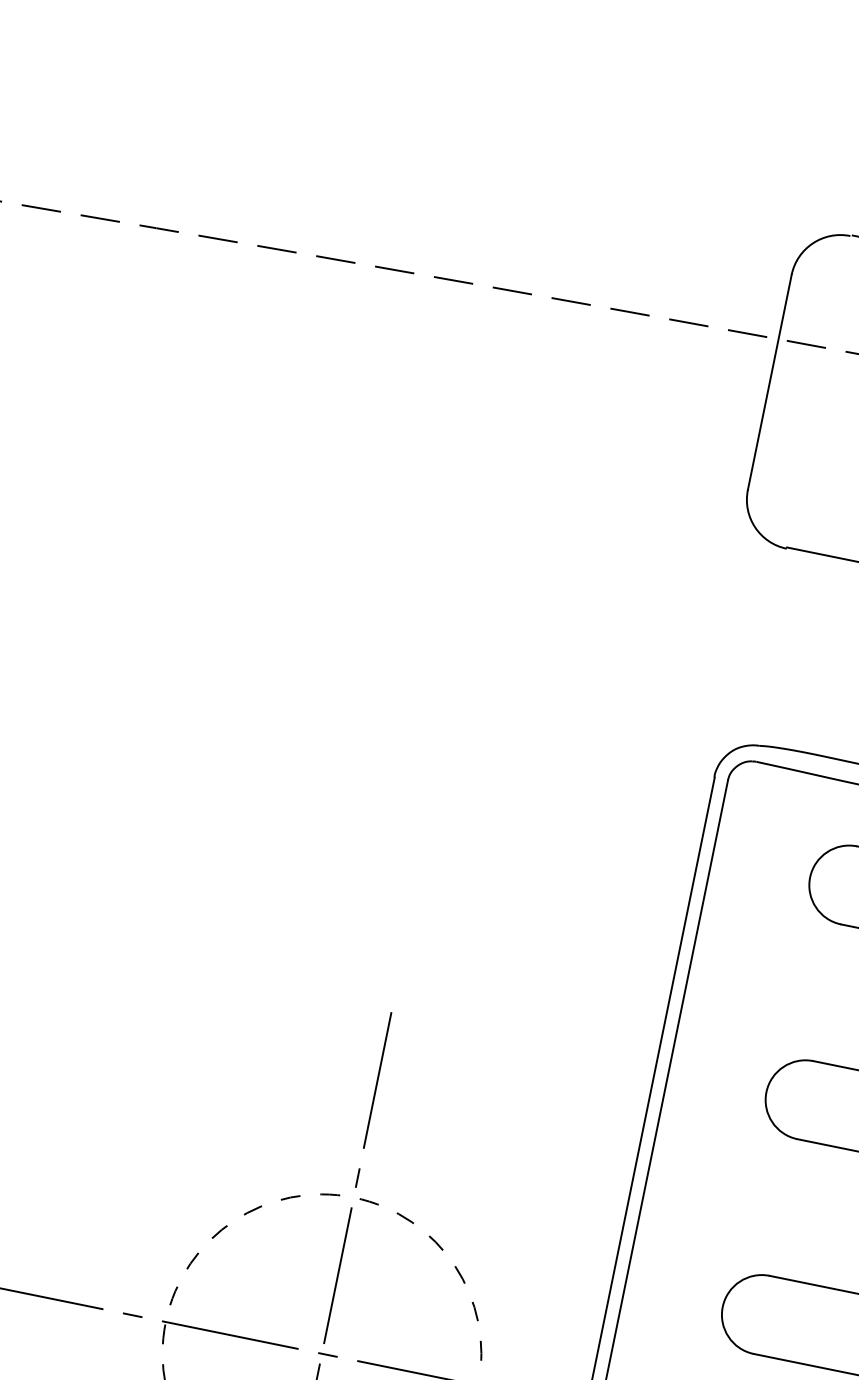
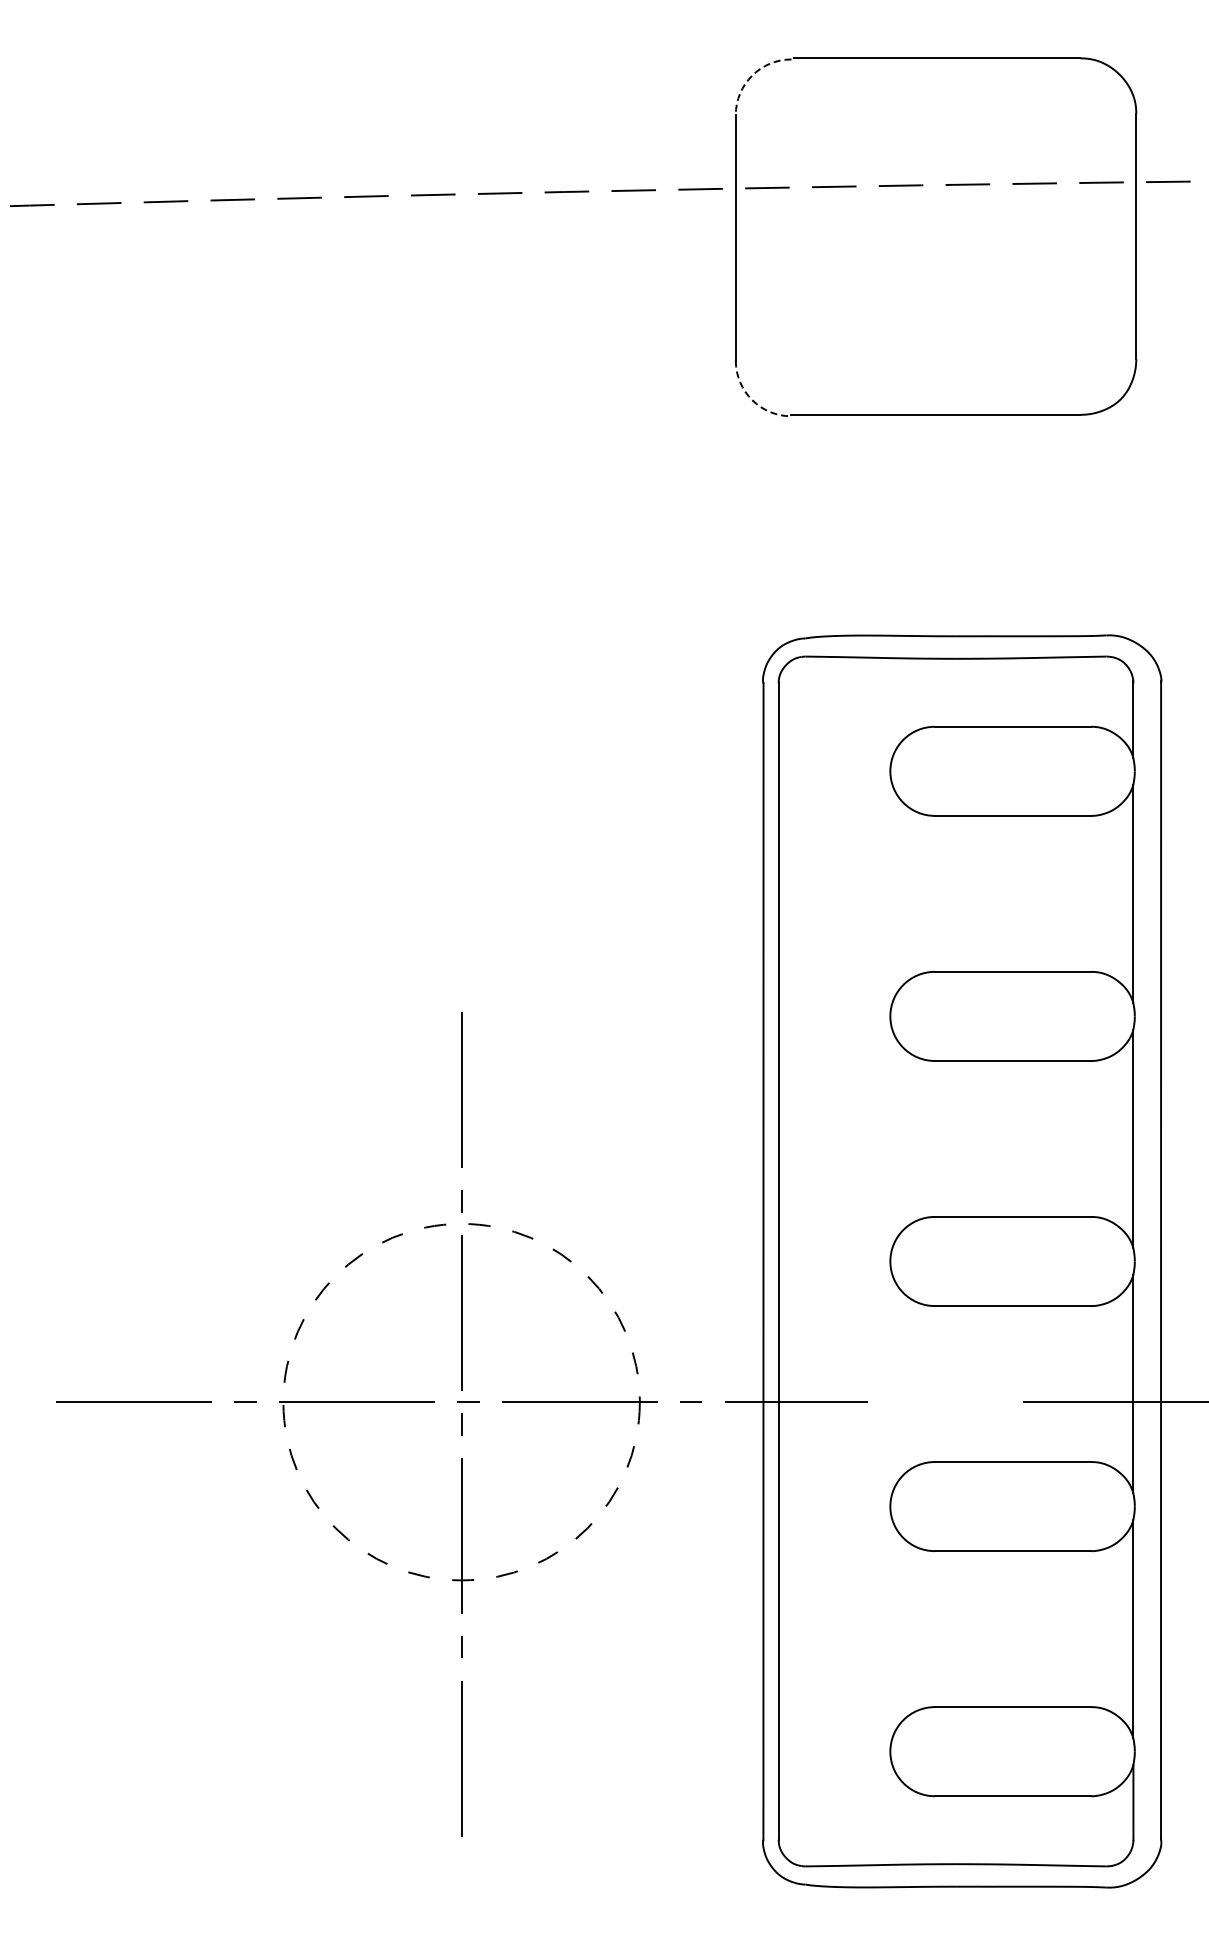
arc: (813, 243) -> (752, 75), solid -> dashed
arc: (755, 527) -> (752, 399), solid -> dashed

